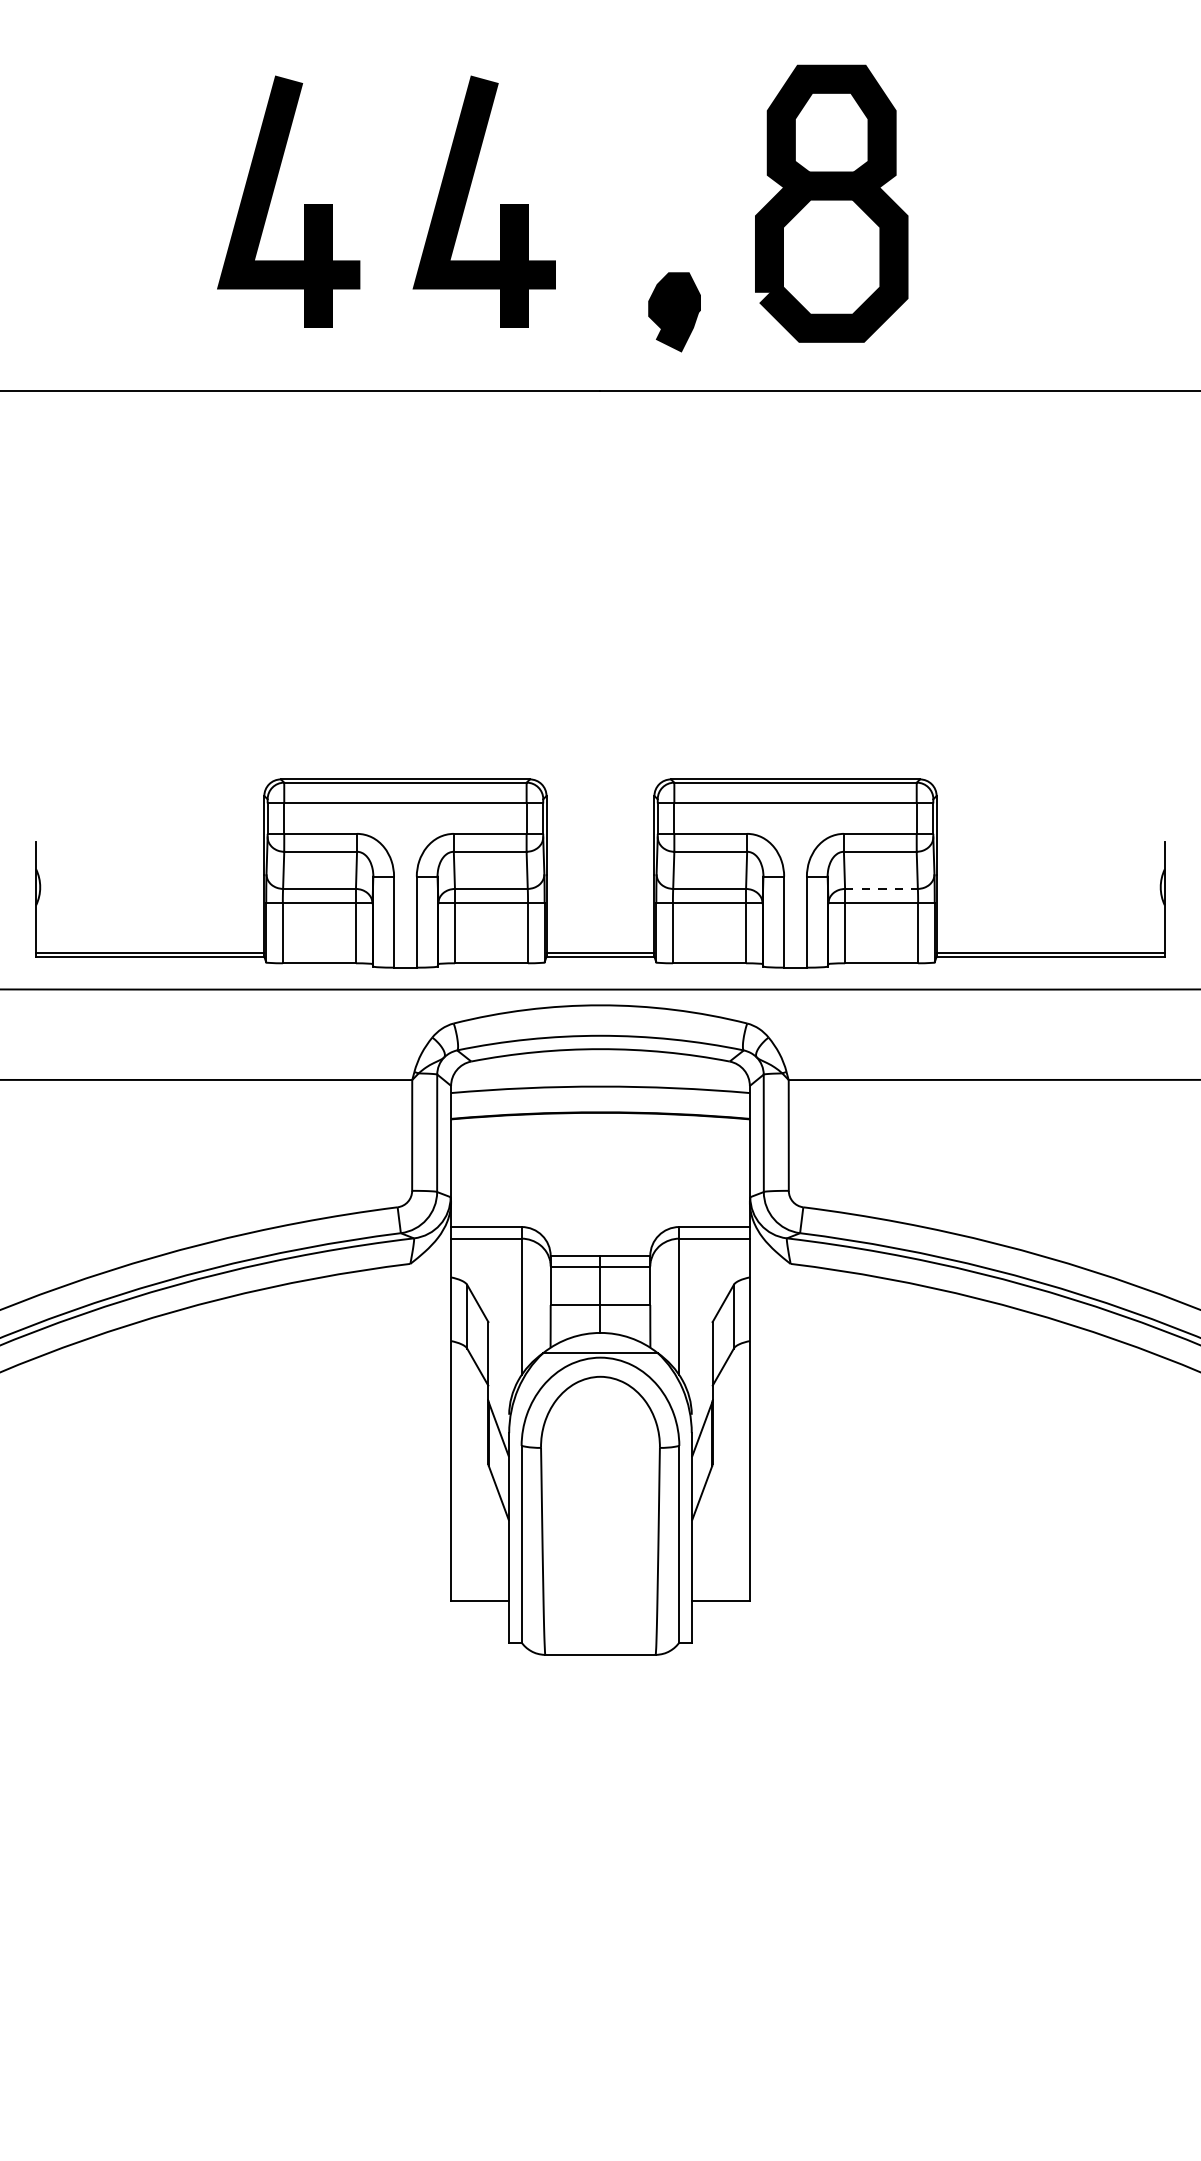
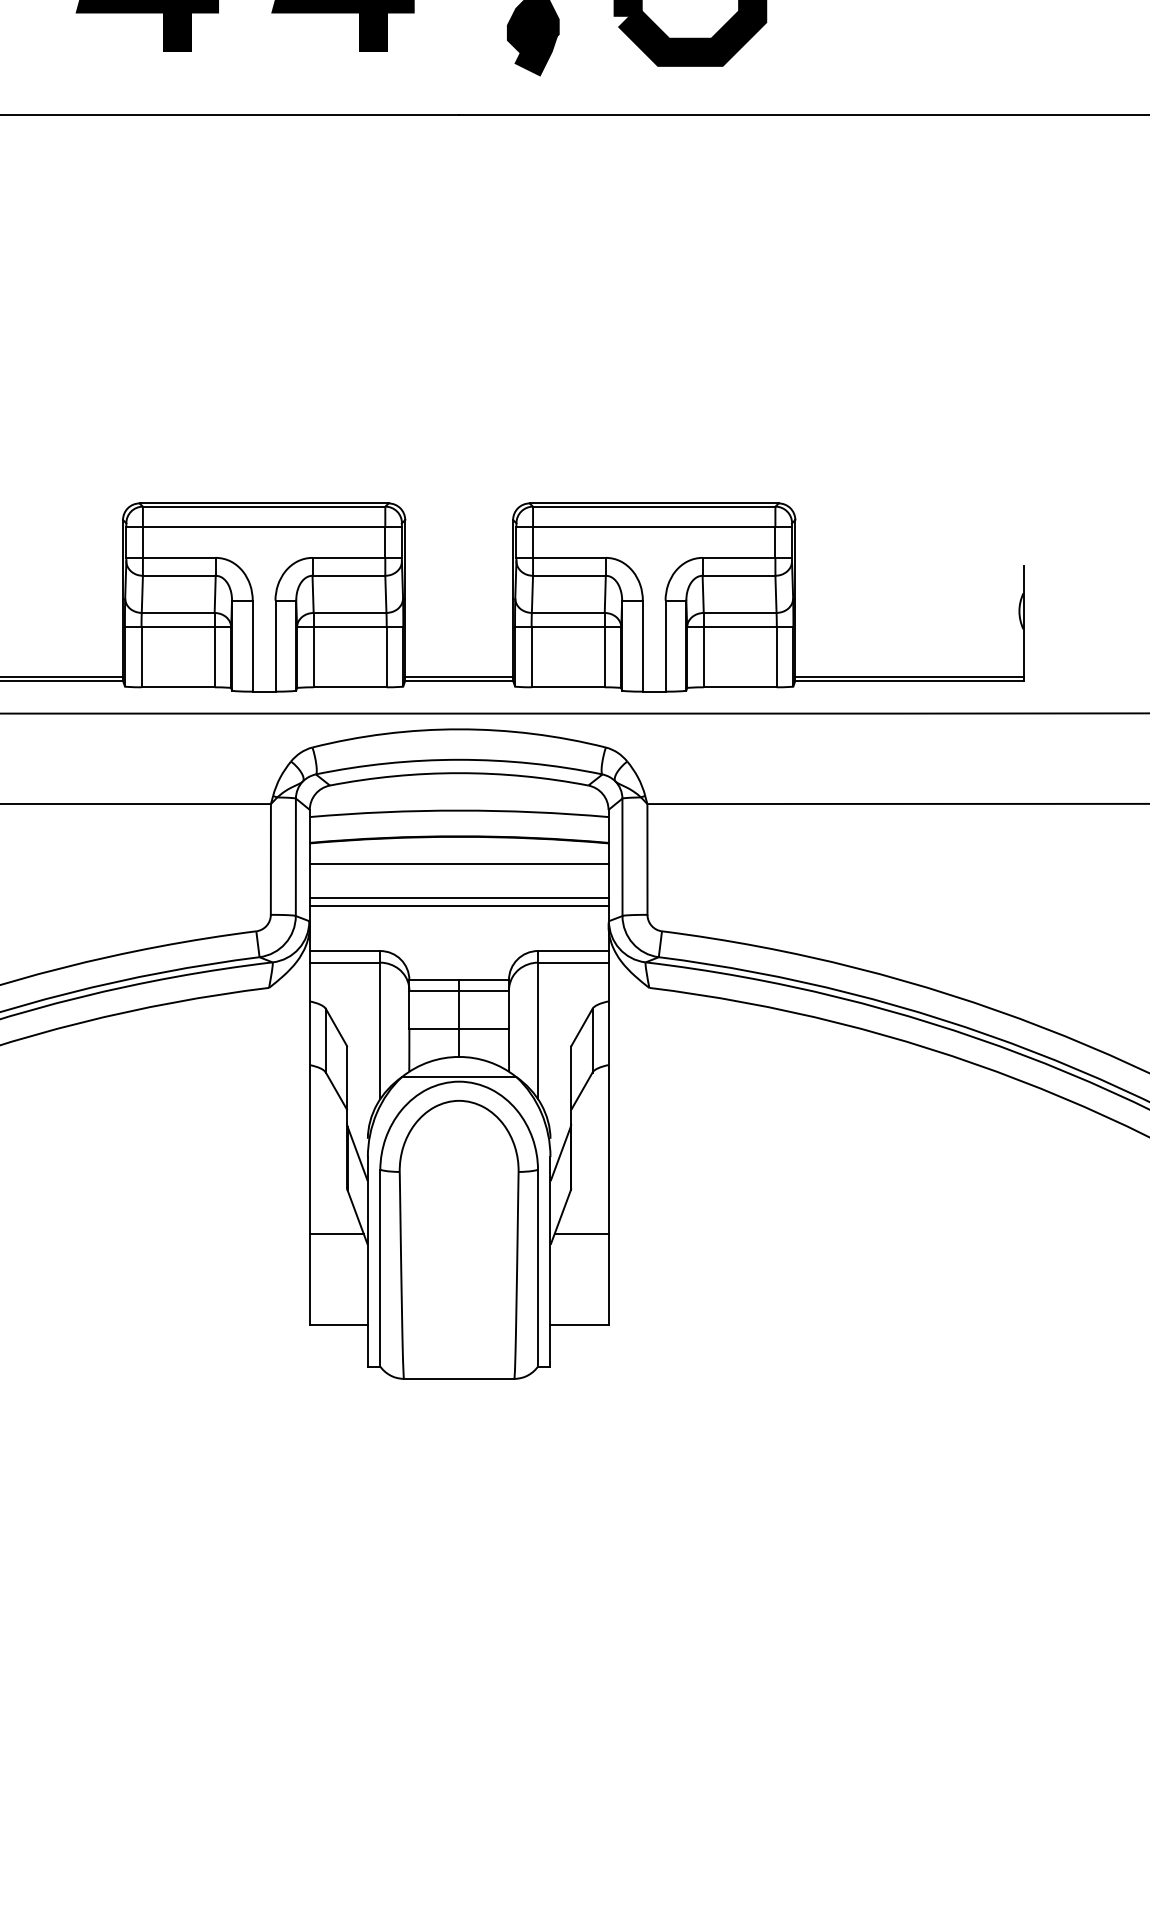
line: (881, 888) -> (740, 612), dashed -> solid
line: (600, 1139) -> (459, 863), added
line: (600, 1173) -> (459, 897), added
line: (600, 1181) -> (459, 905), added
line: (477, 1509) -> (336, 1233), added
line: (722, 1509) -> (581, 1233), added

